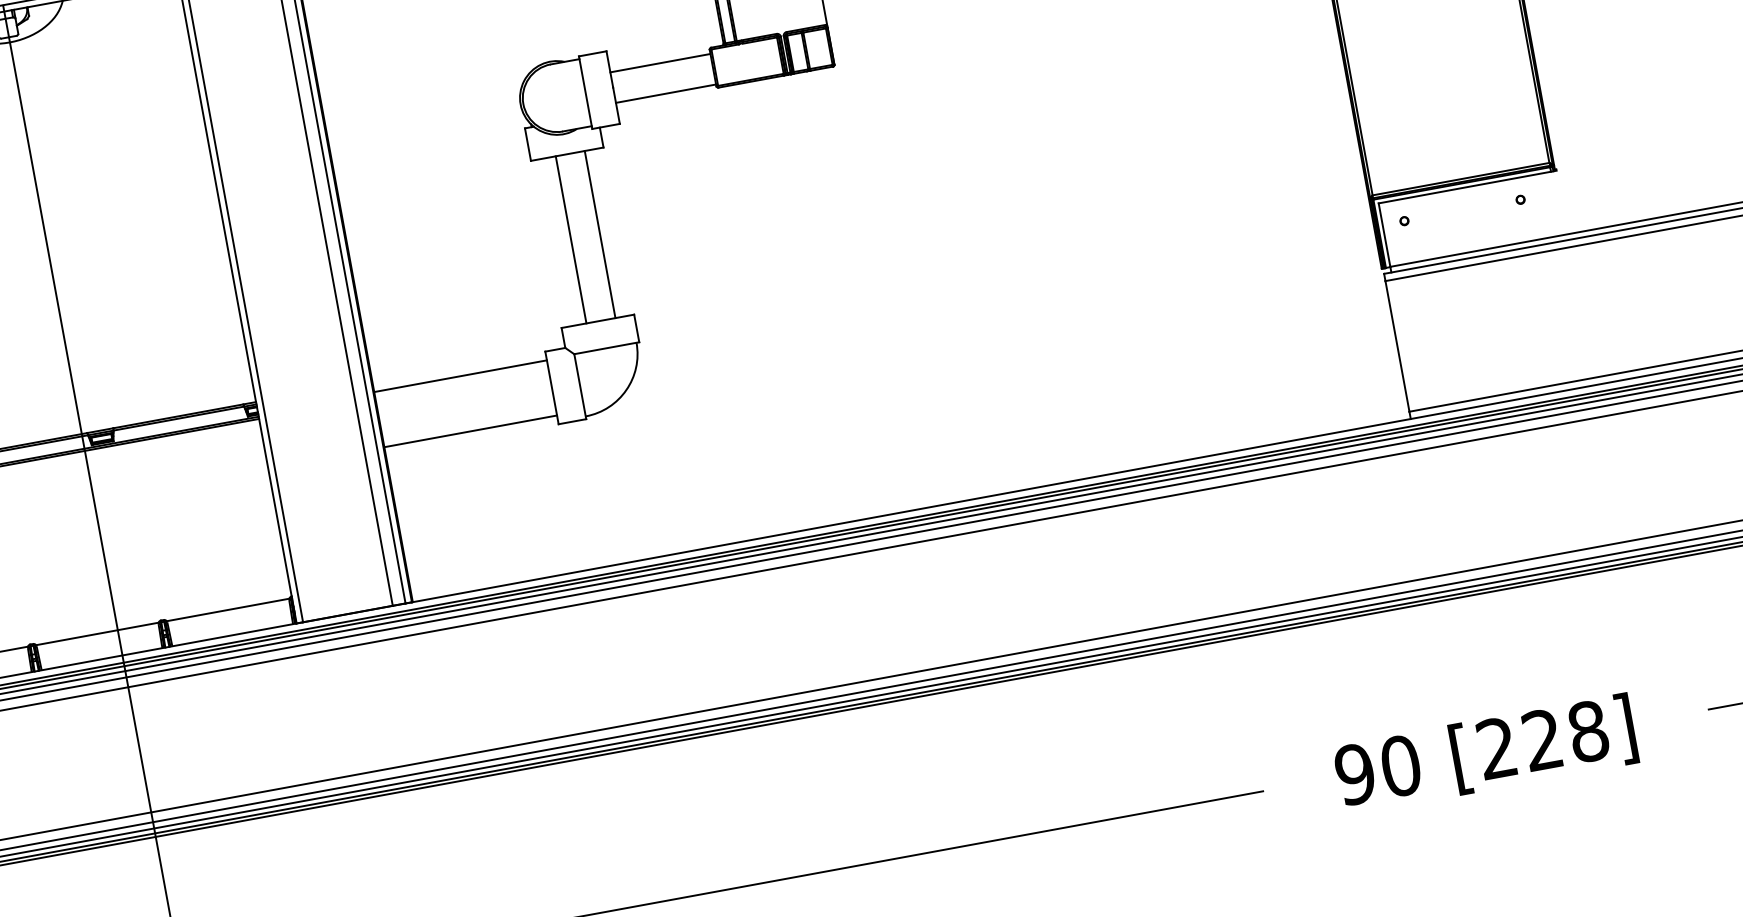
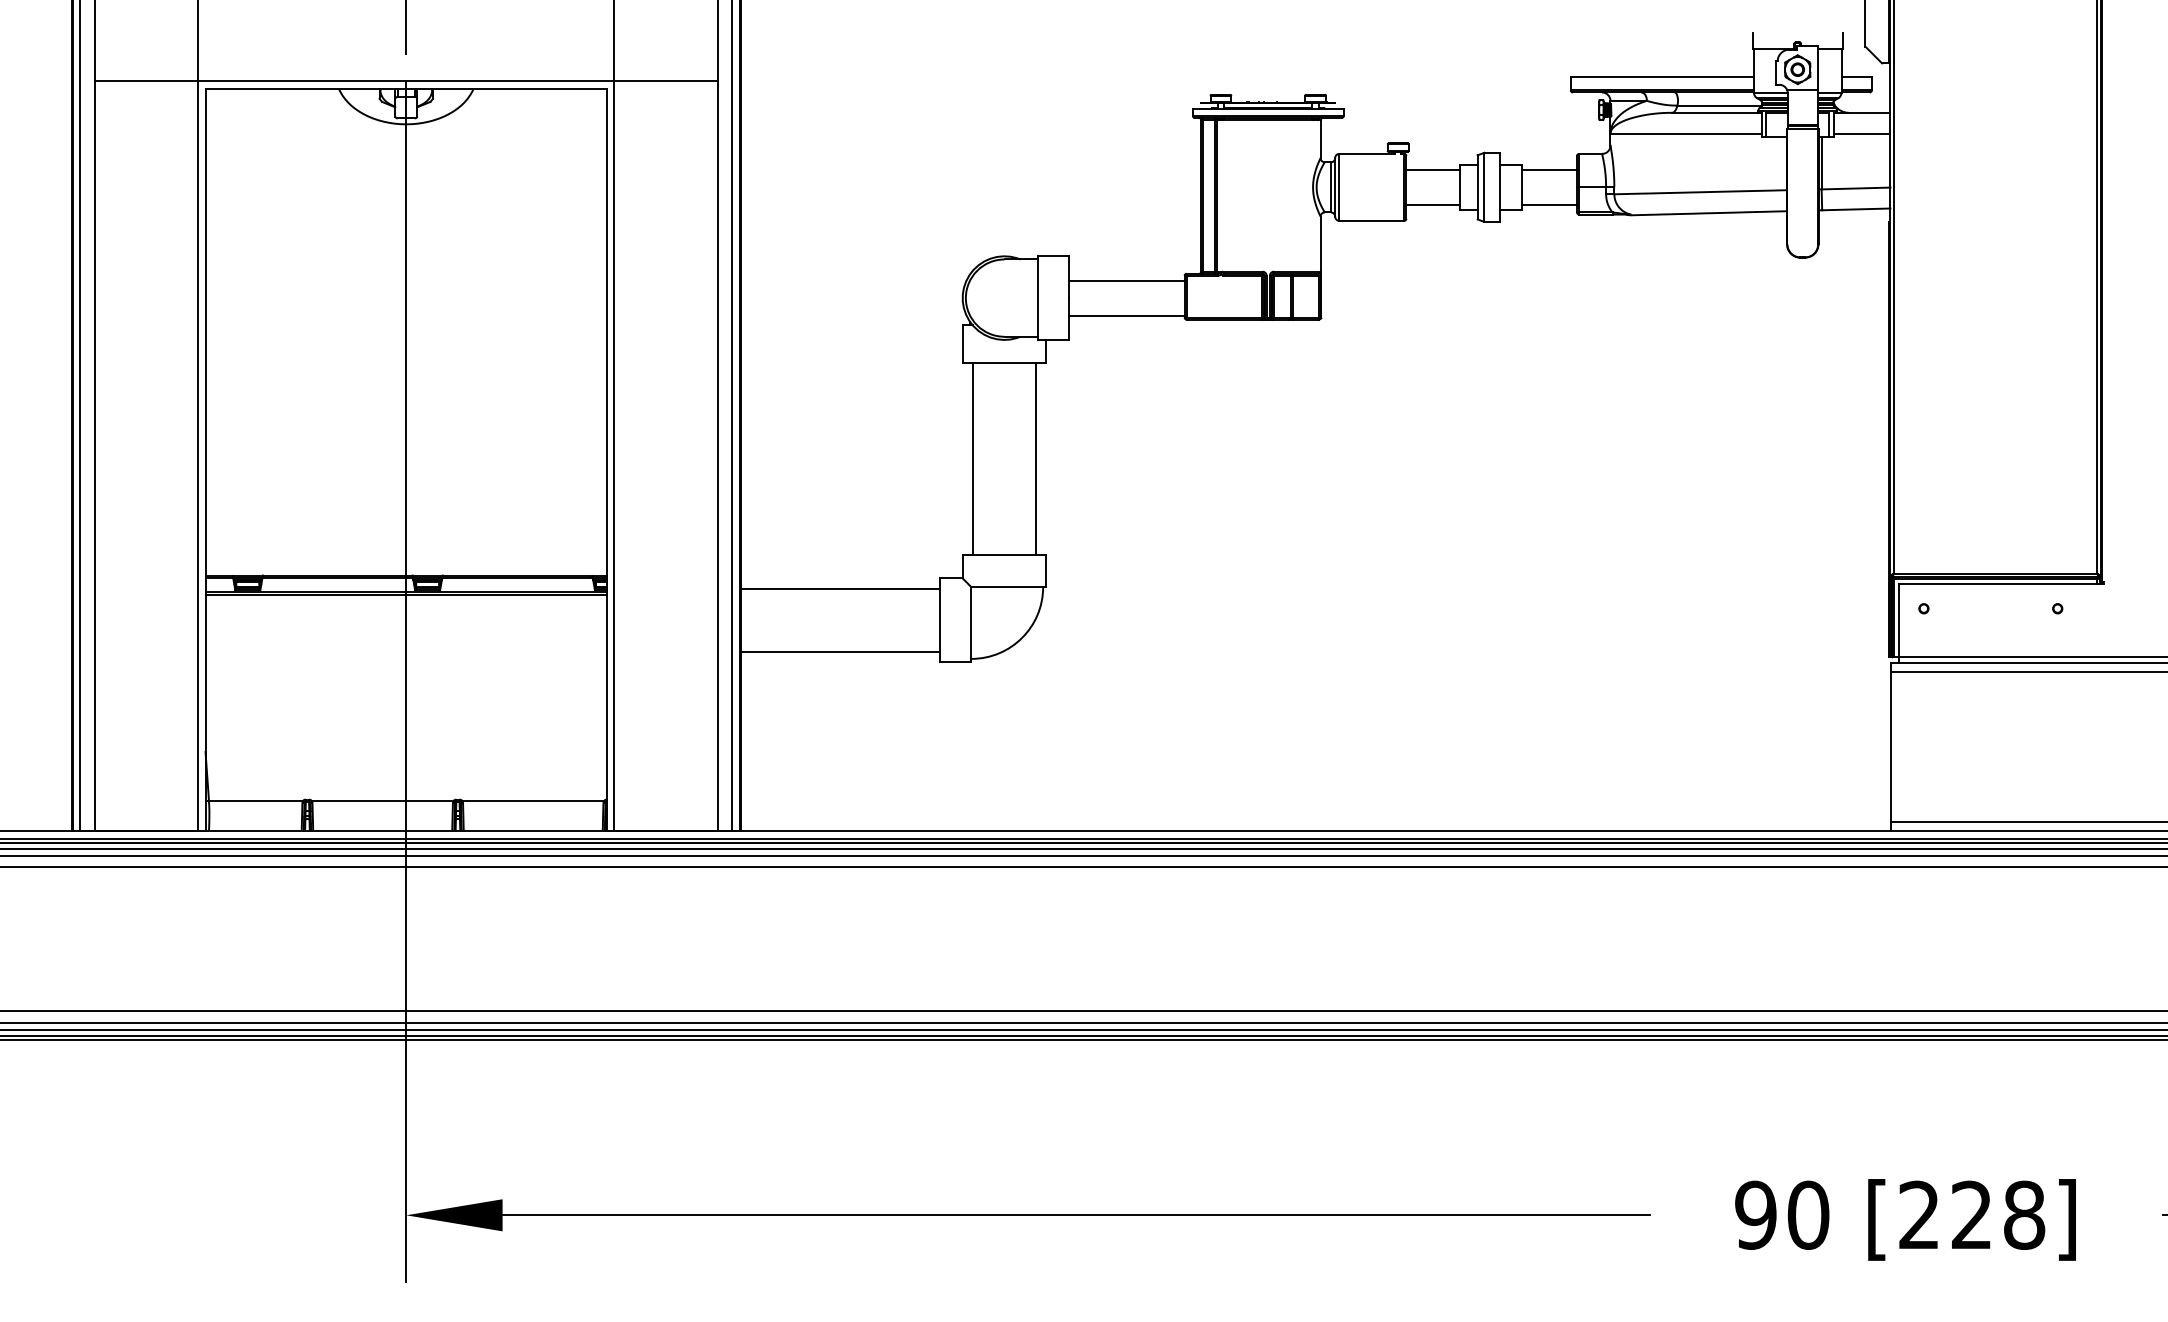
line: (599, 233) -> (972, 458), moved
line: (571, 239) -> (1036, 458), moved

